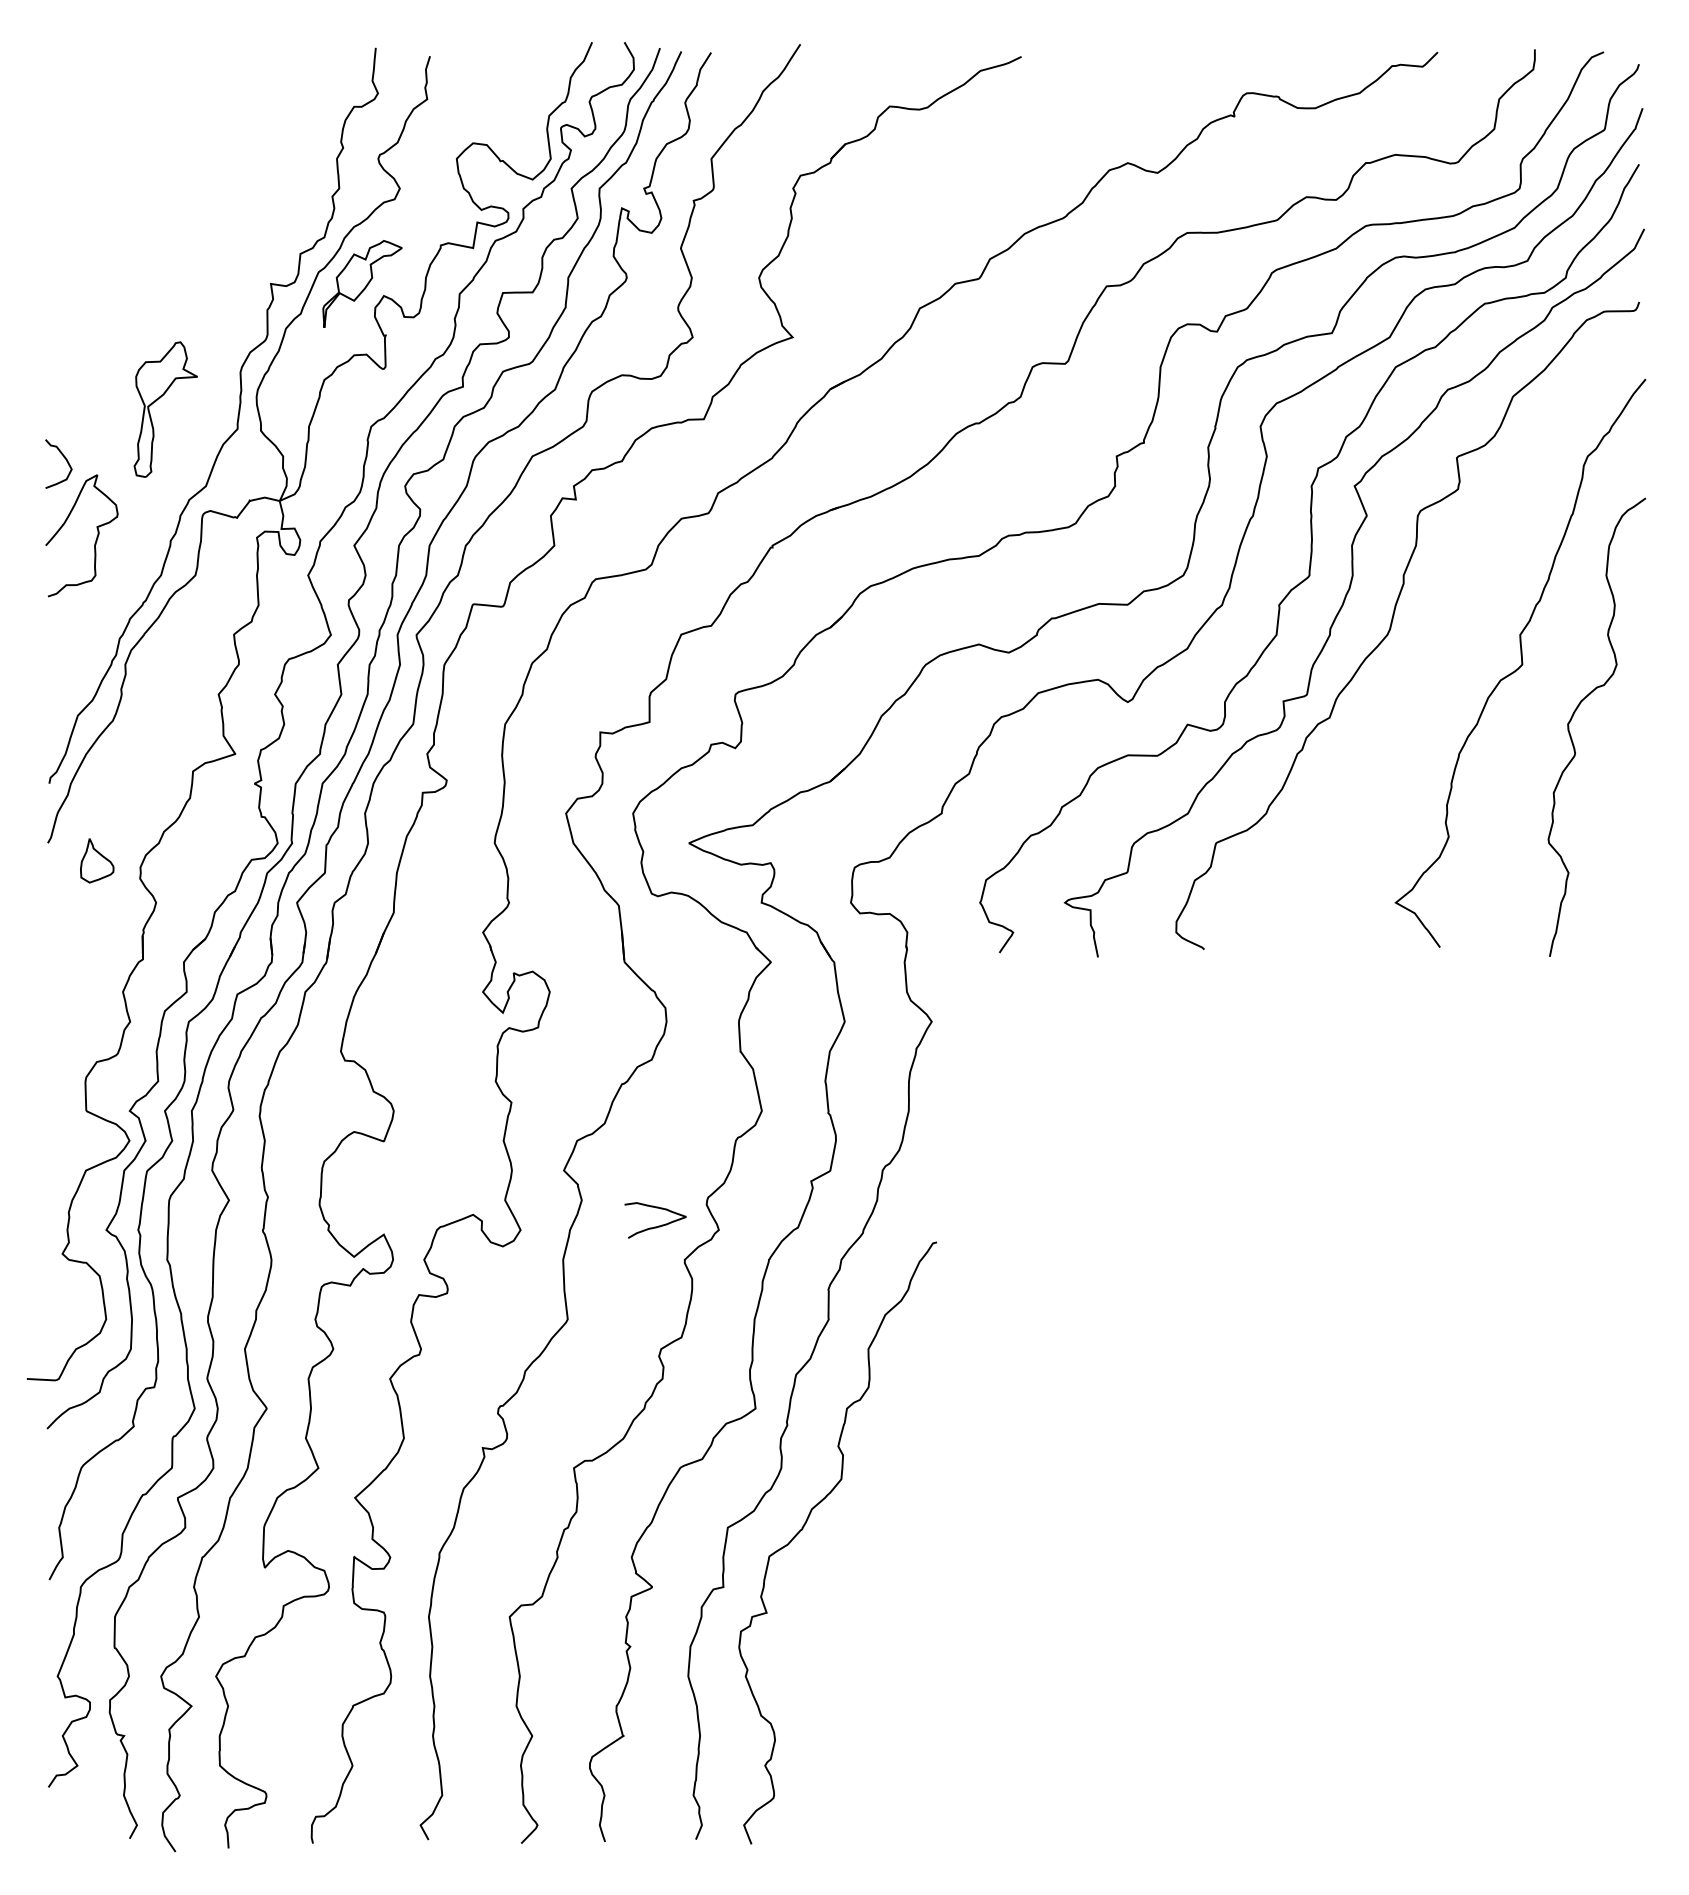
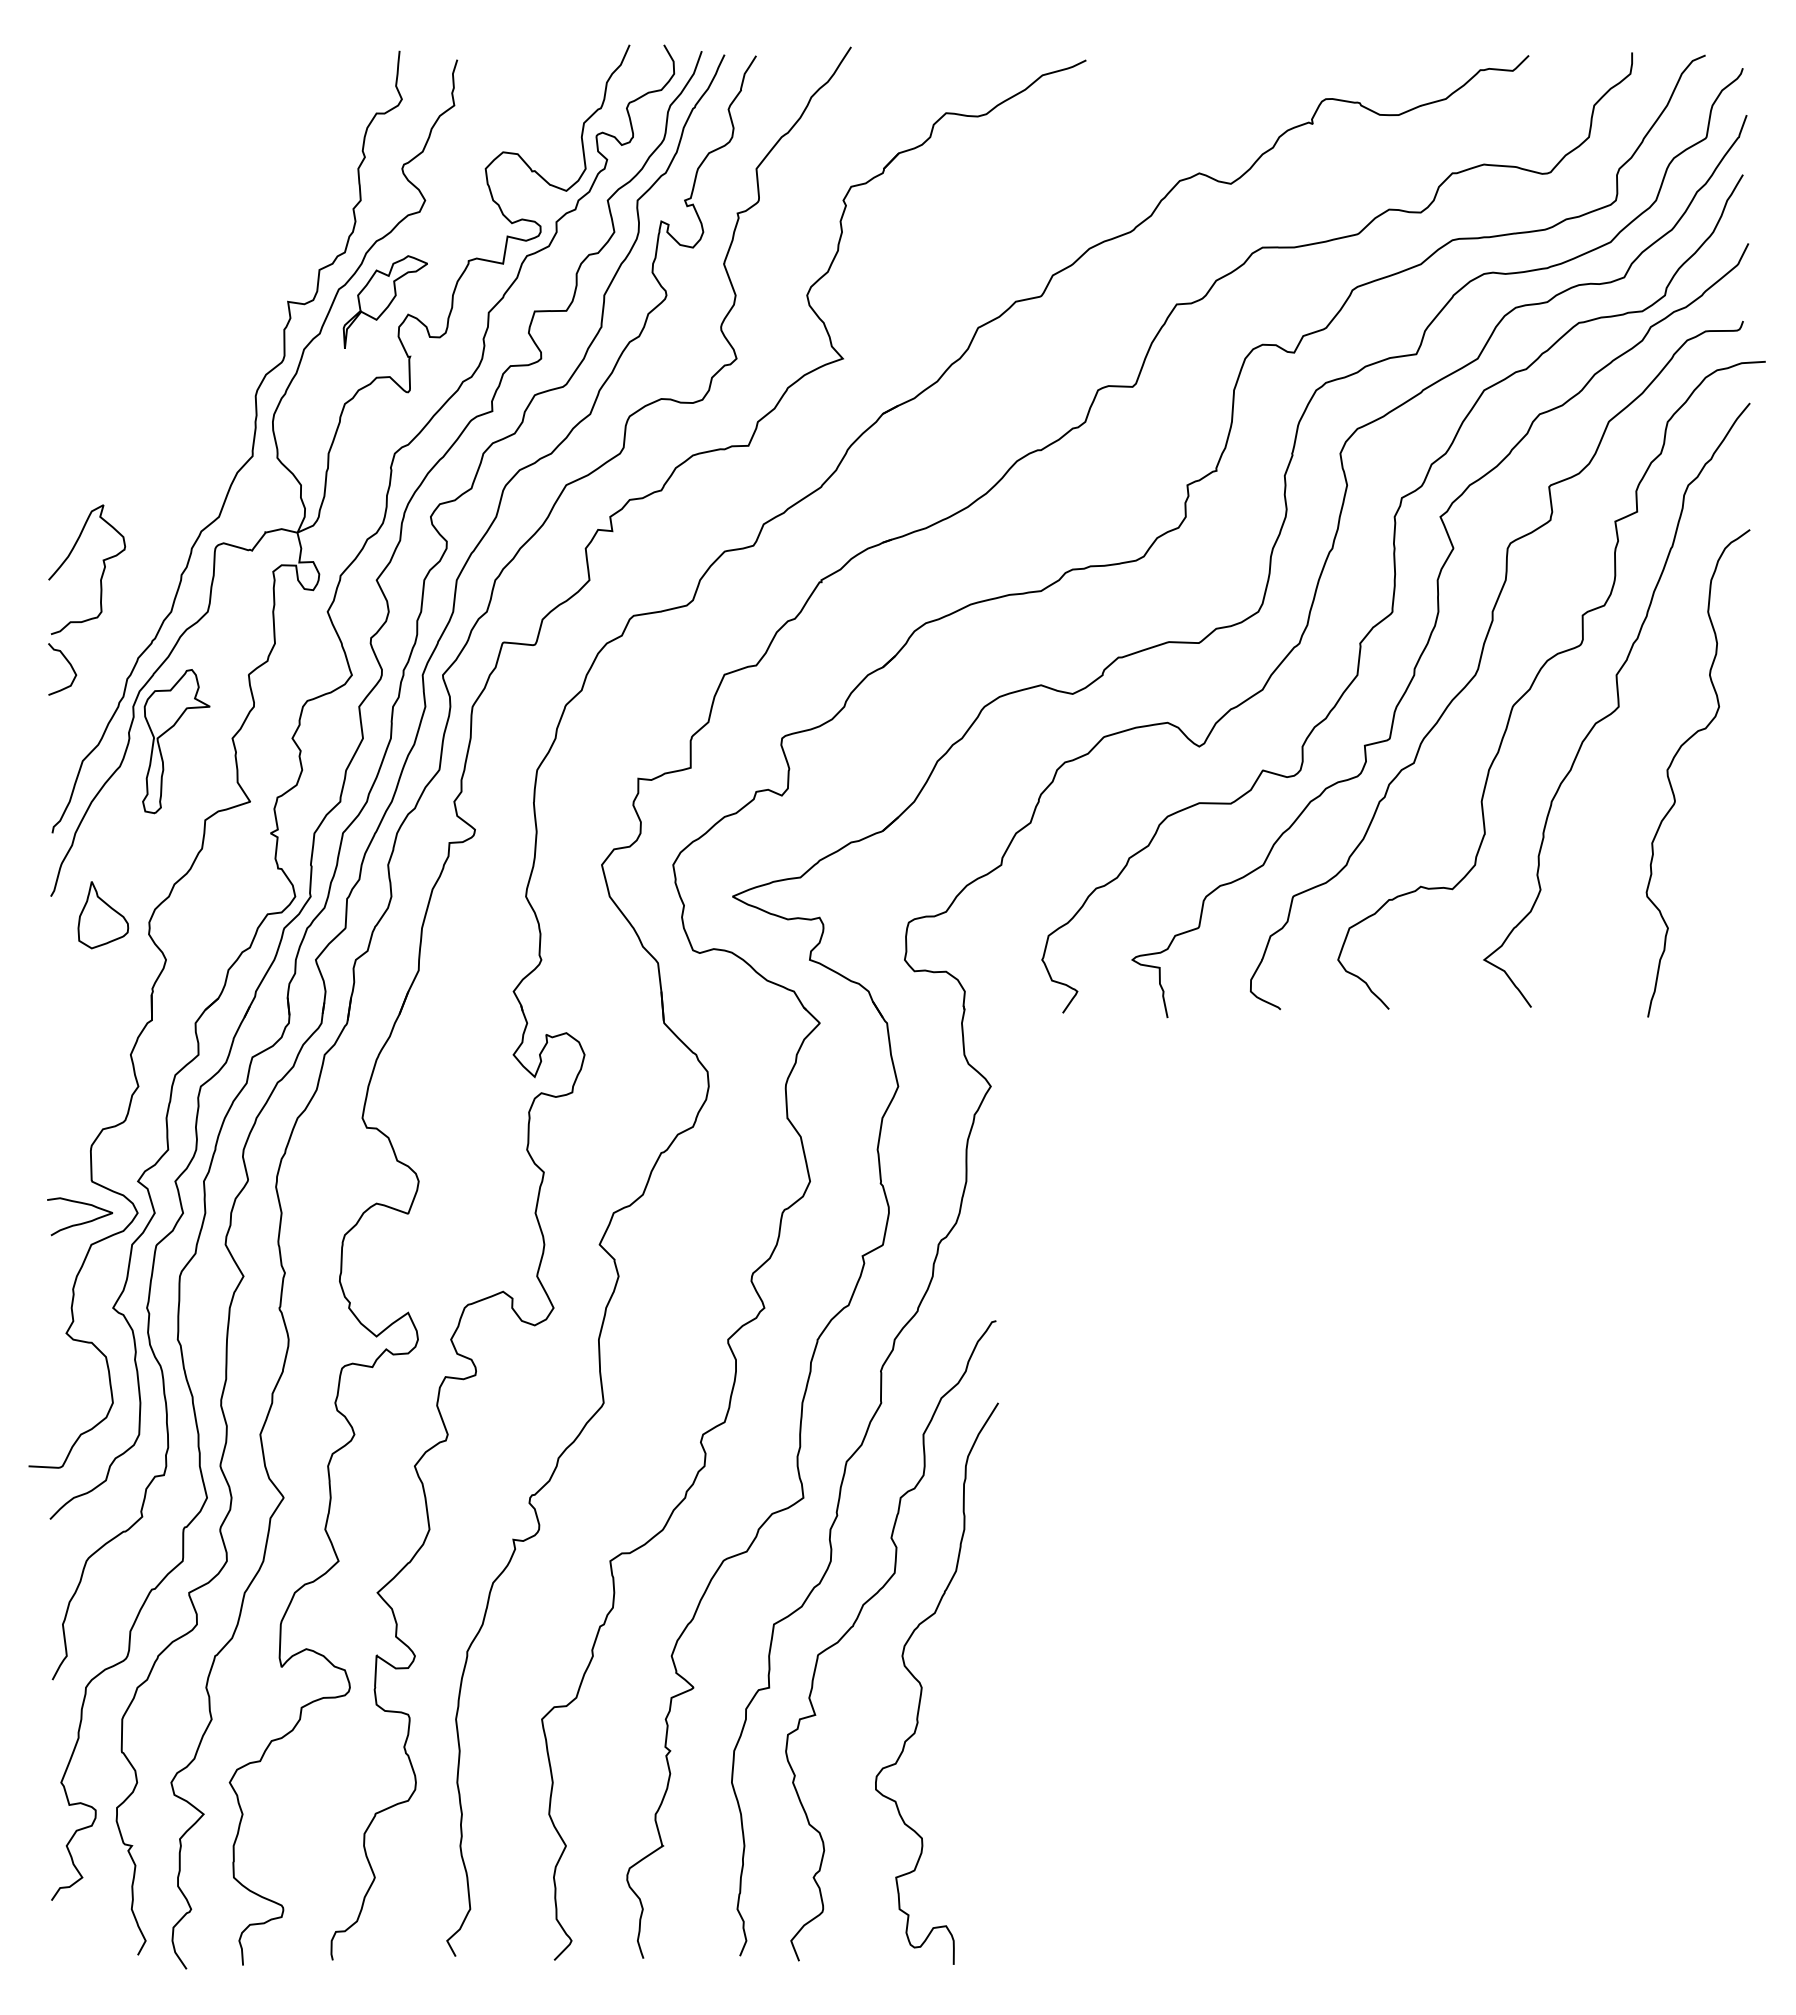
part: (159, 399) -> (169, 730), moved
curve: (64, 458) -> (68, 663), moved
curve: (1446, 635) -> (1538, 675), added
part: (97, 860) -> (103, 915), size x1.43
curve: (657, 1225) -> (82, 1222), moved
curve: (867, 1586) -> (922, 1686), added

